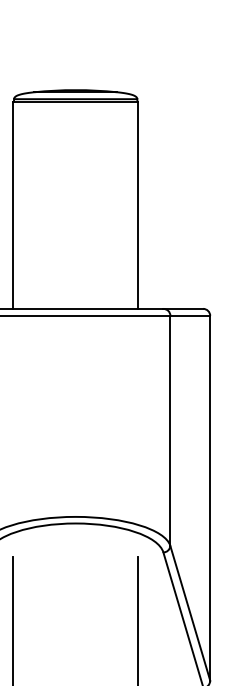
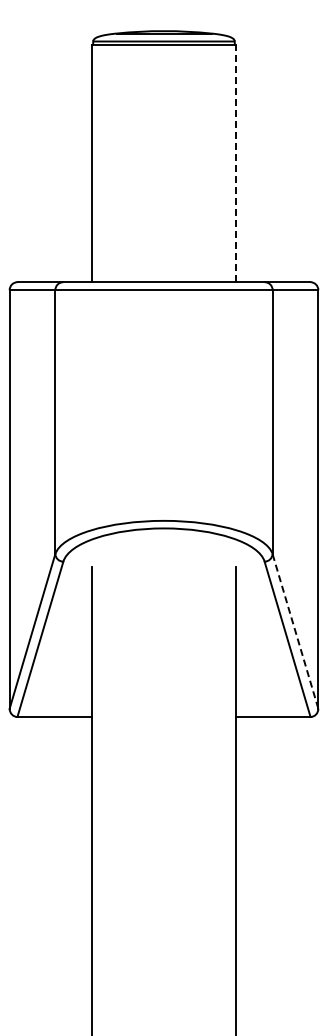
line: (138, 205) -> (235, 163), solid -> dashed
line: (190, 613) -> (295, 631), solid -> dashed

